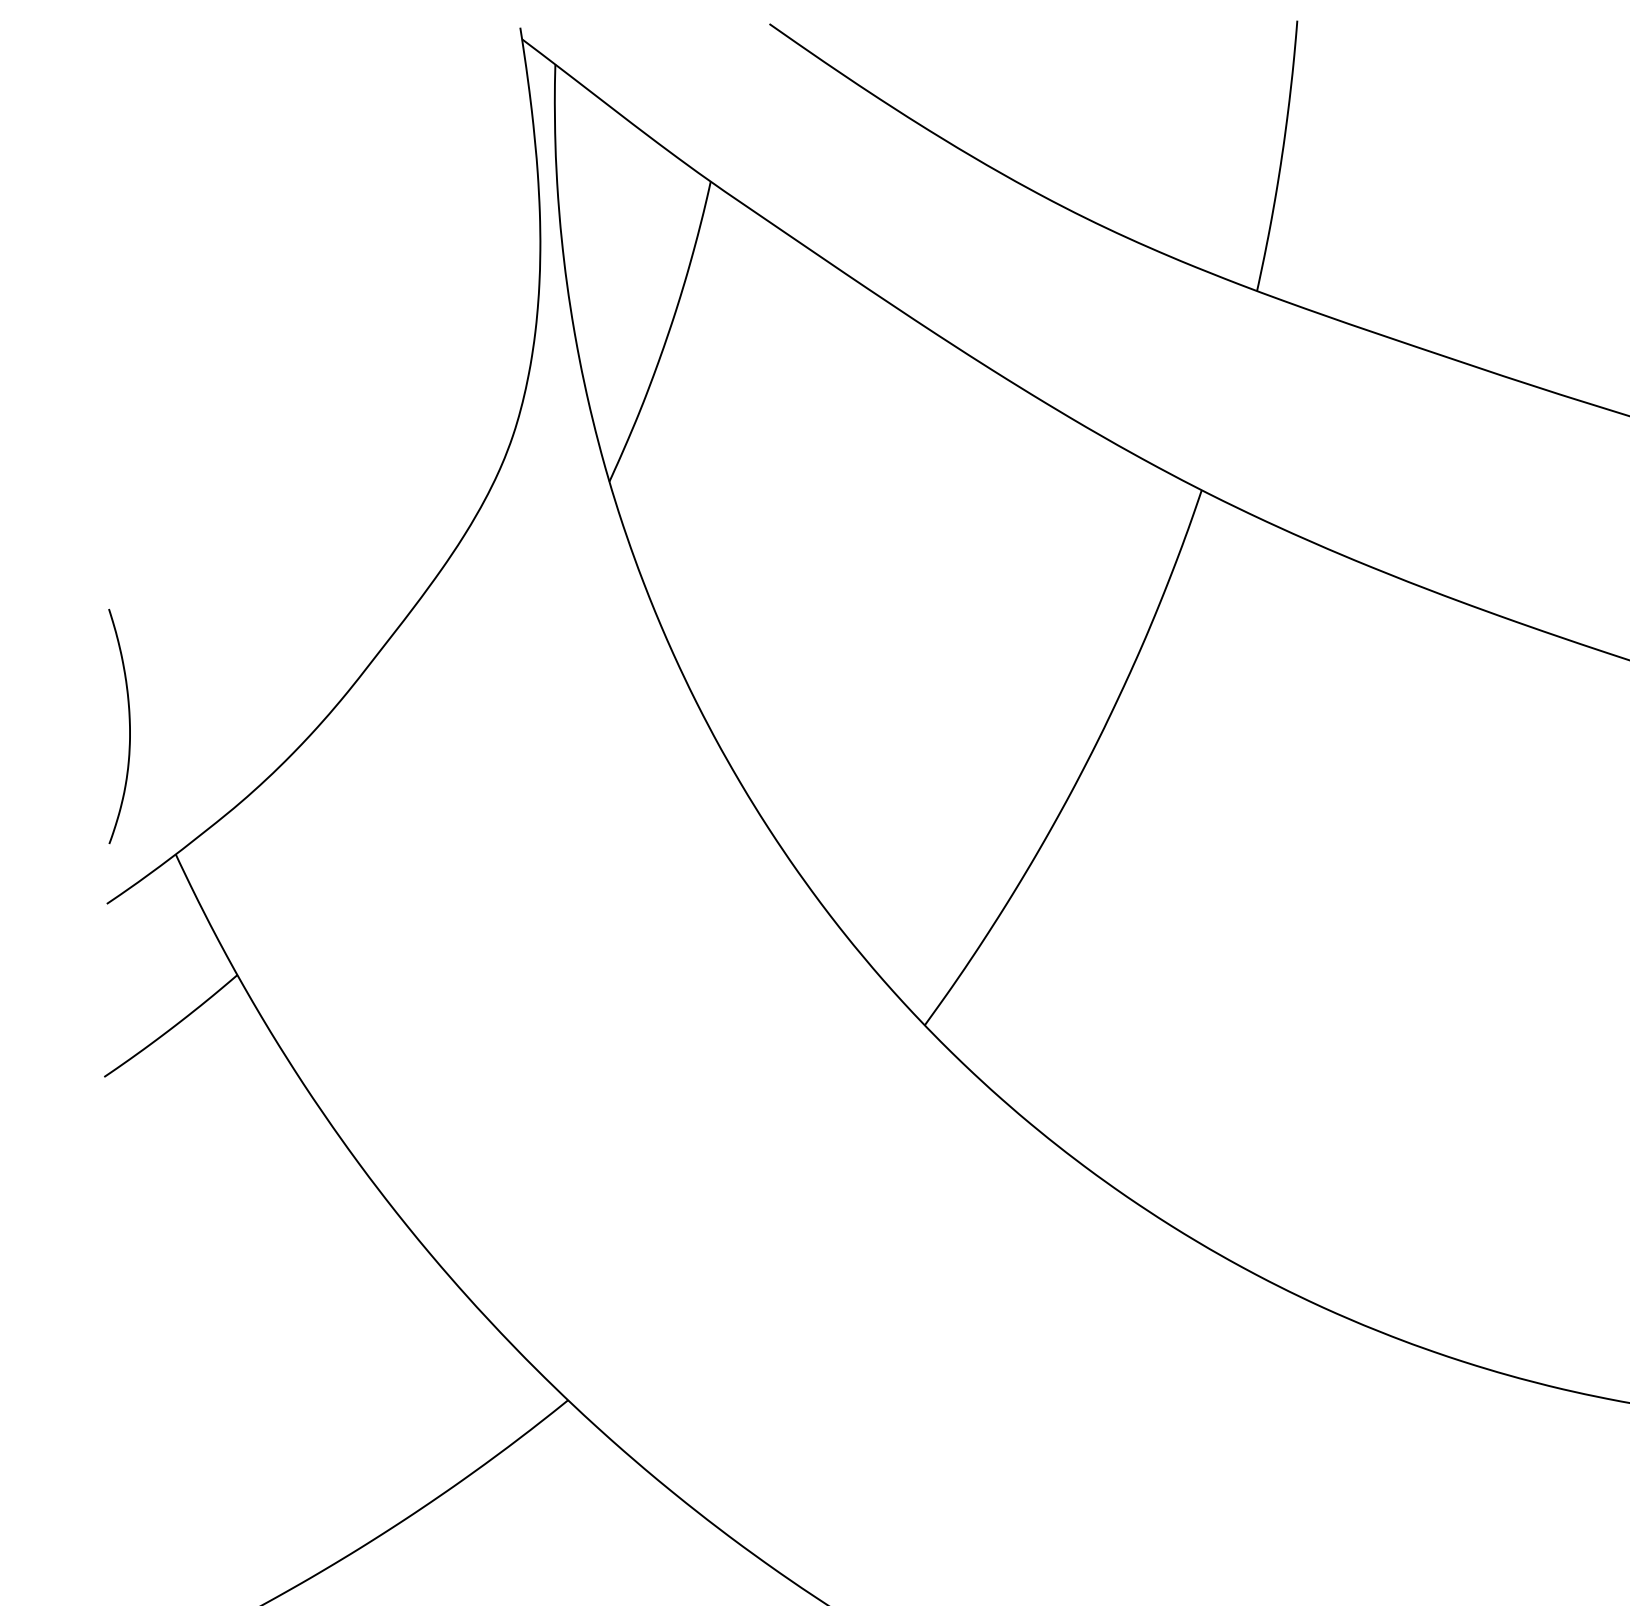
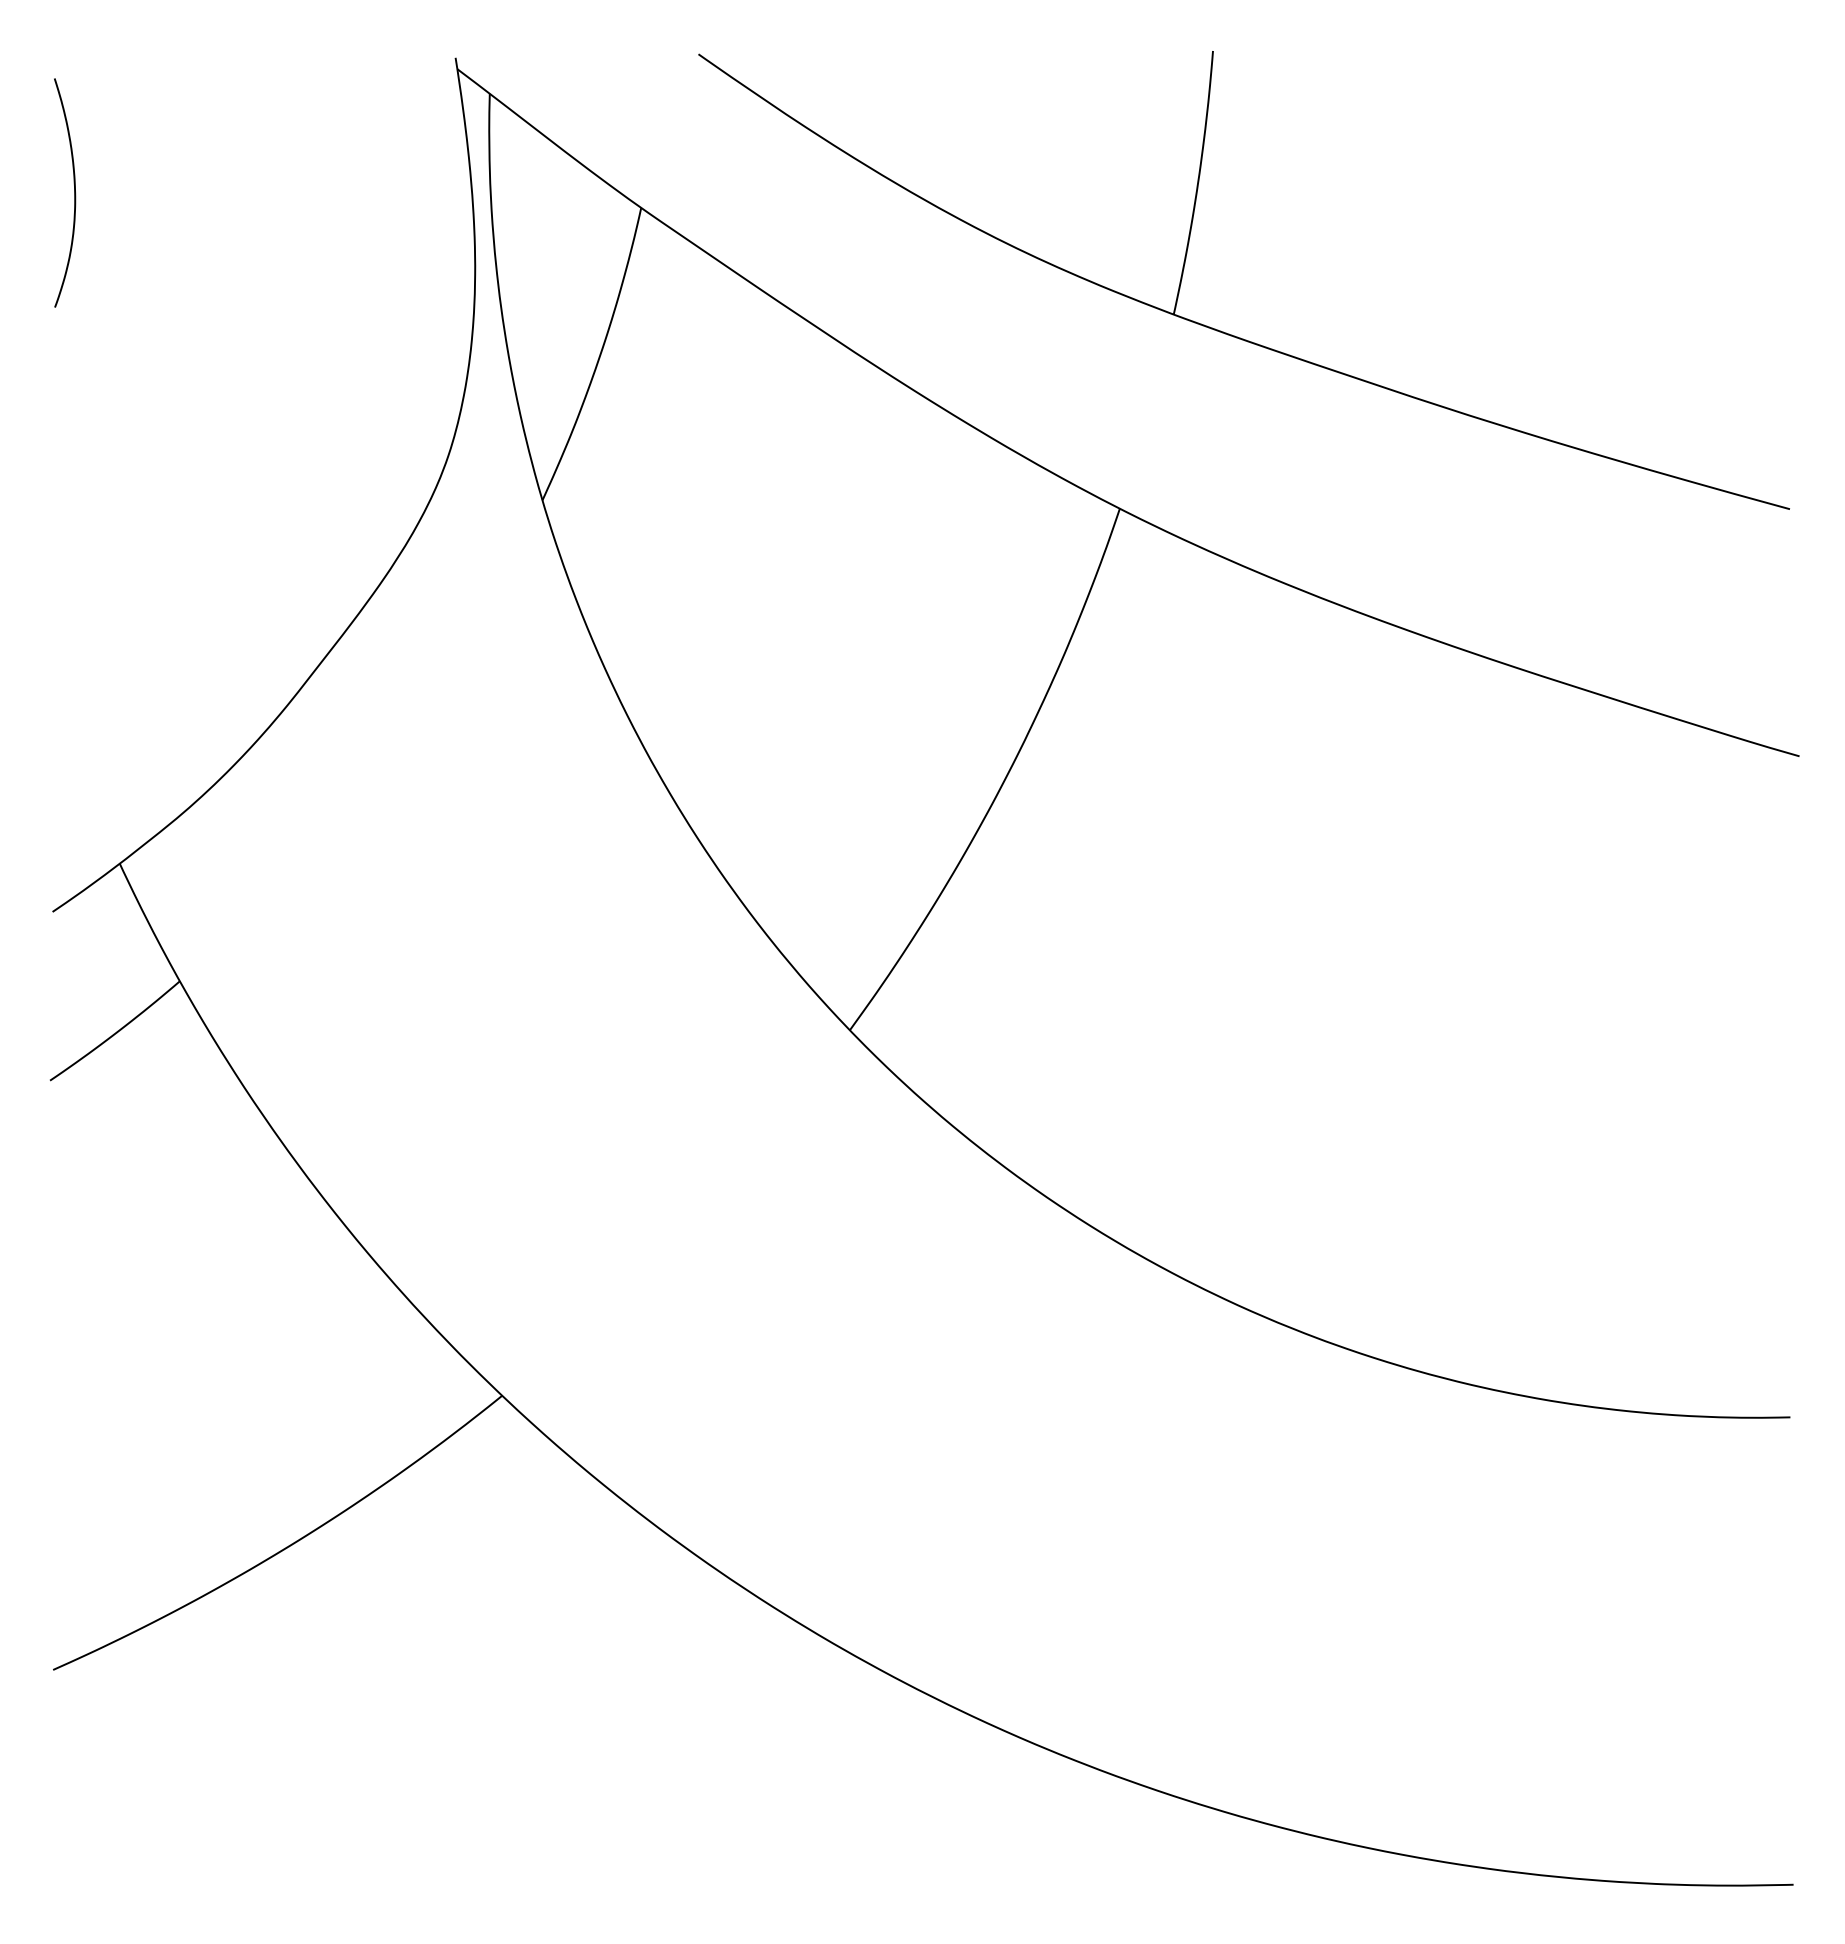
curve: (129, 725) -> (74, 192), moved

